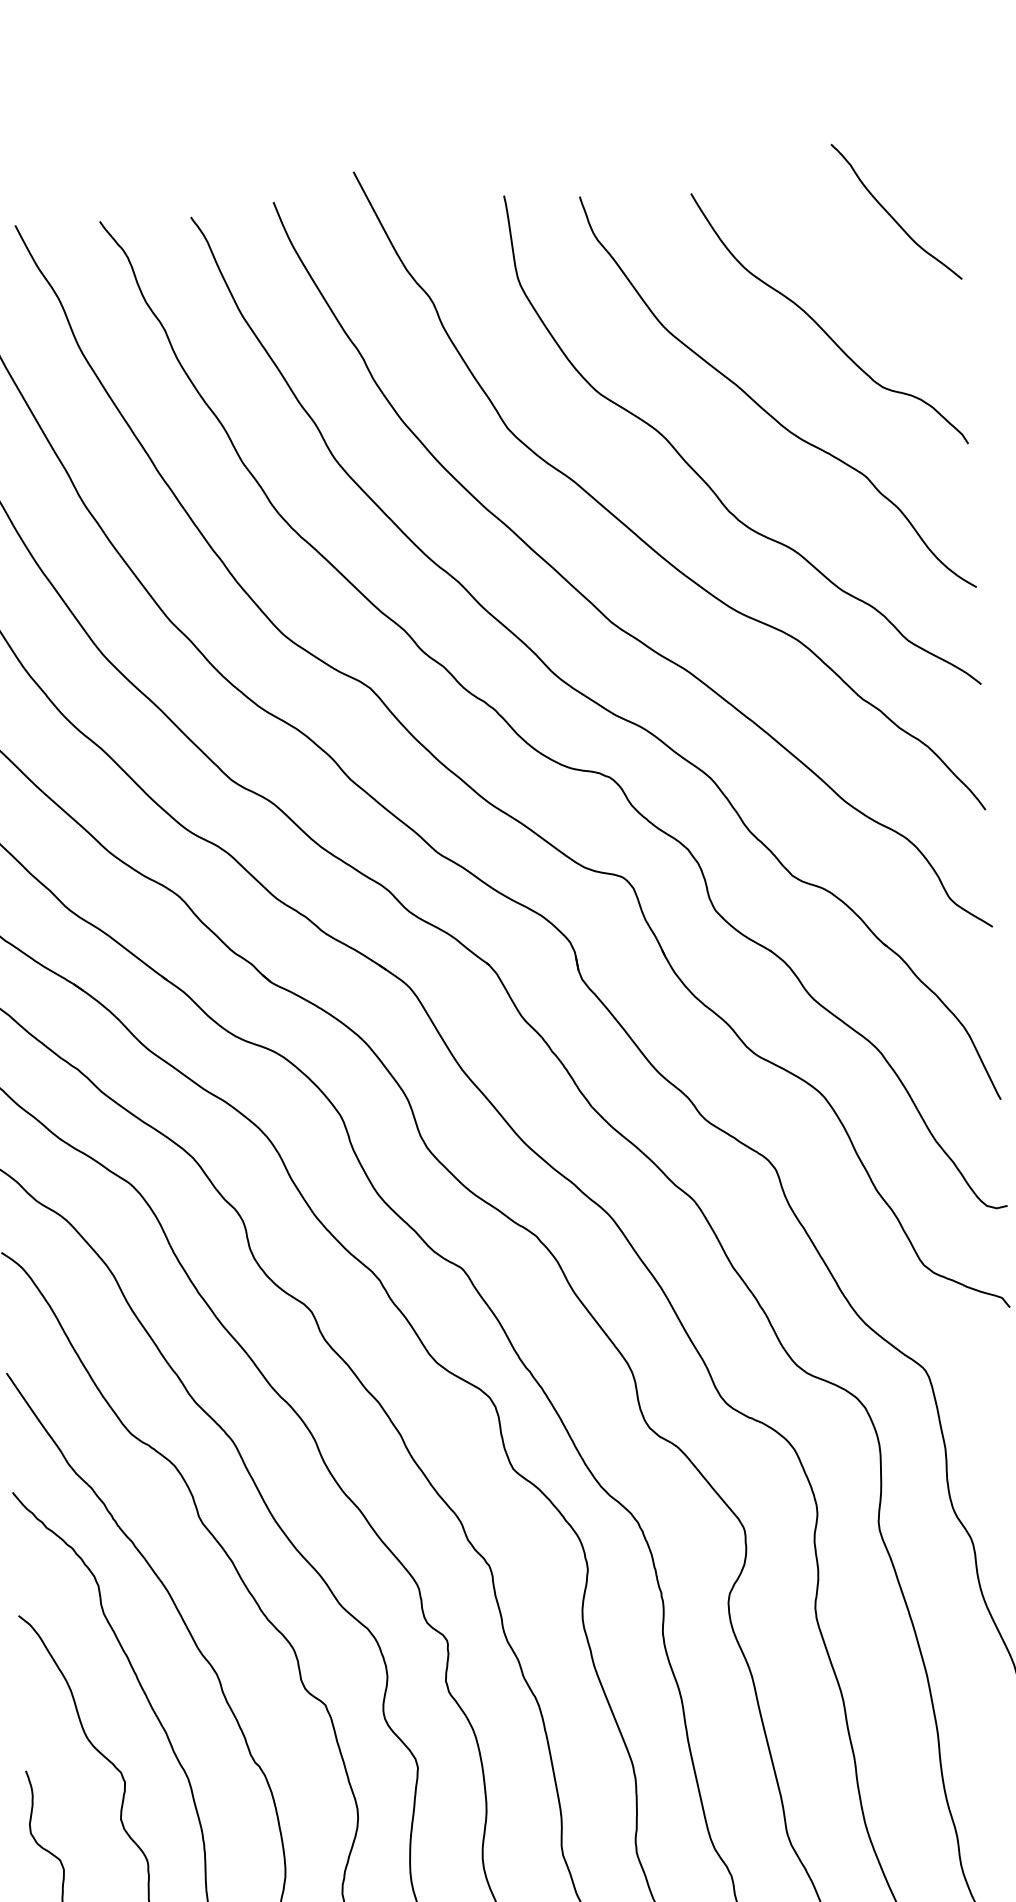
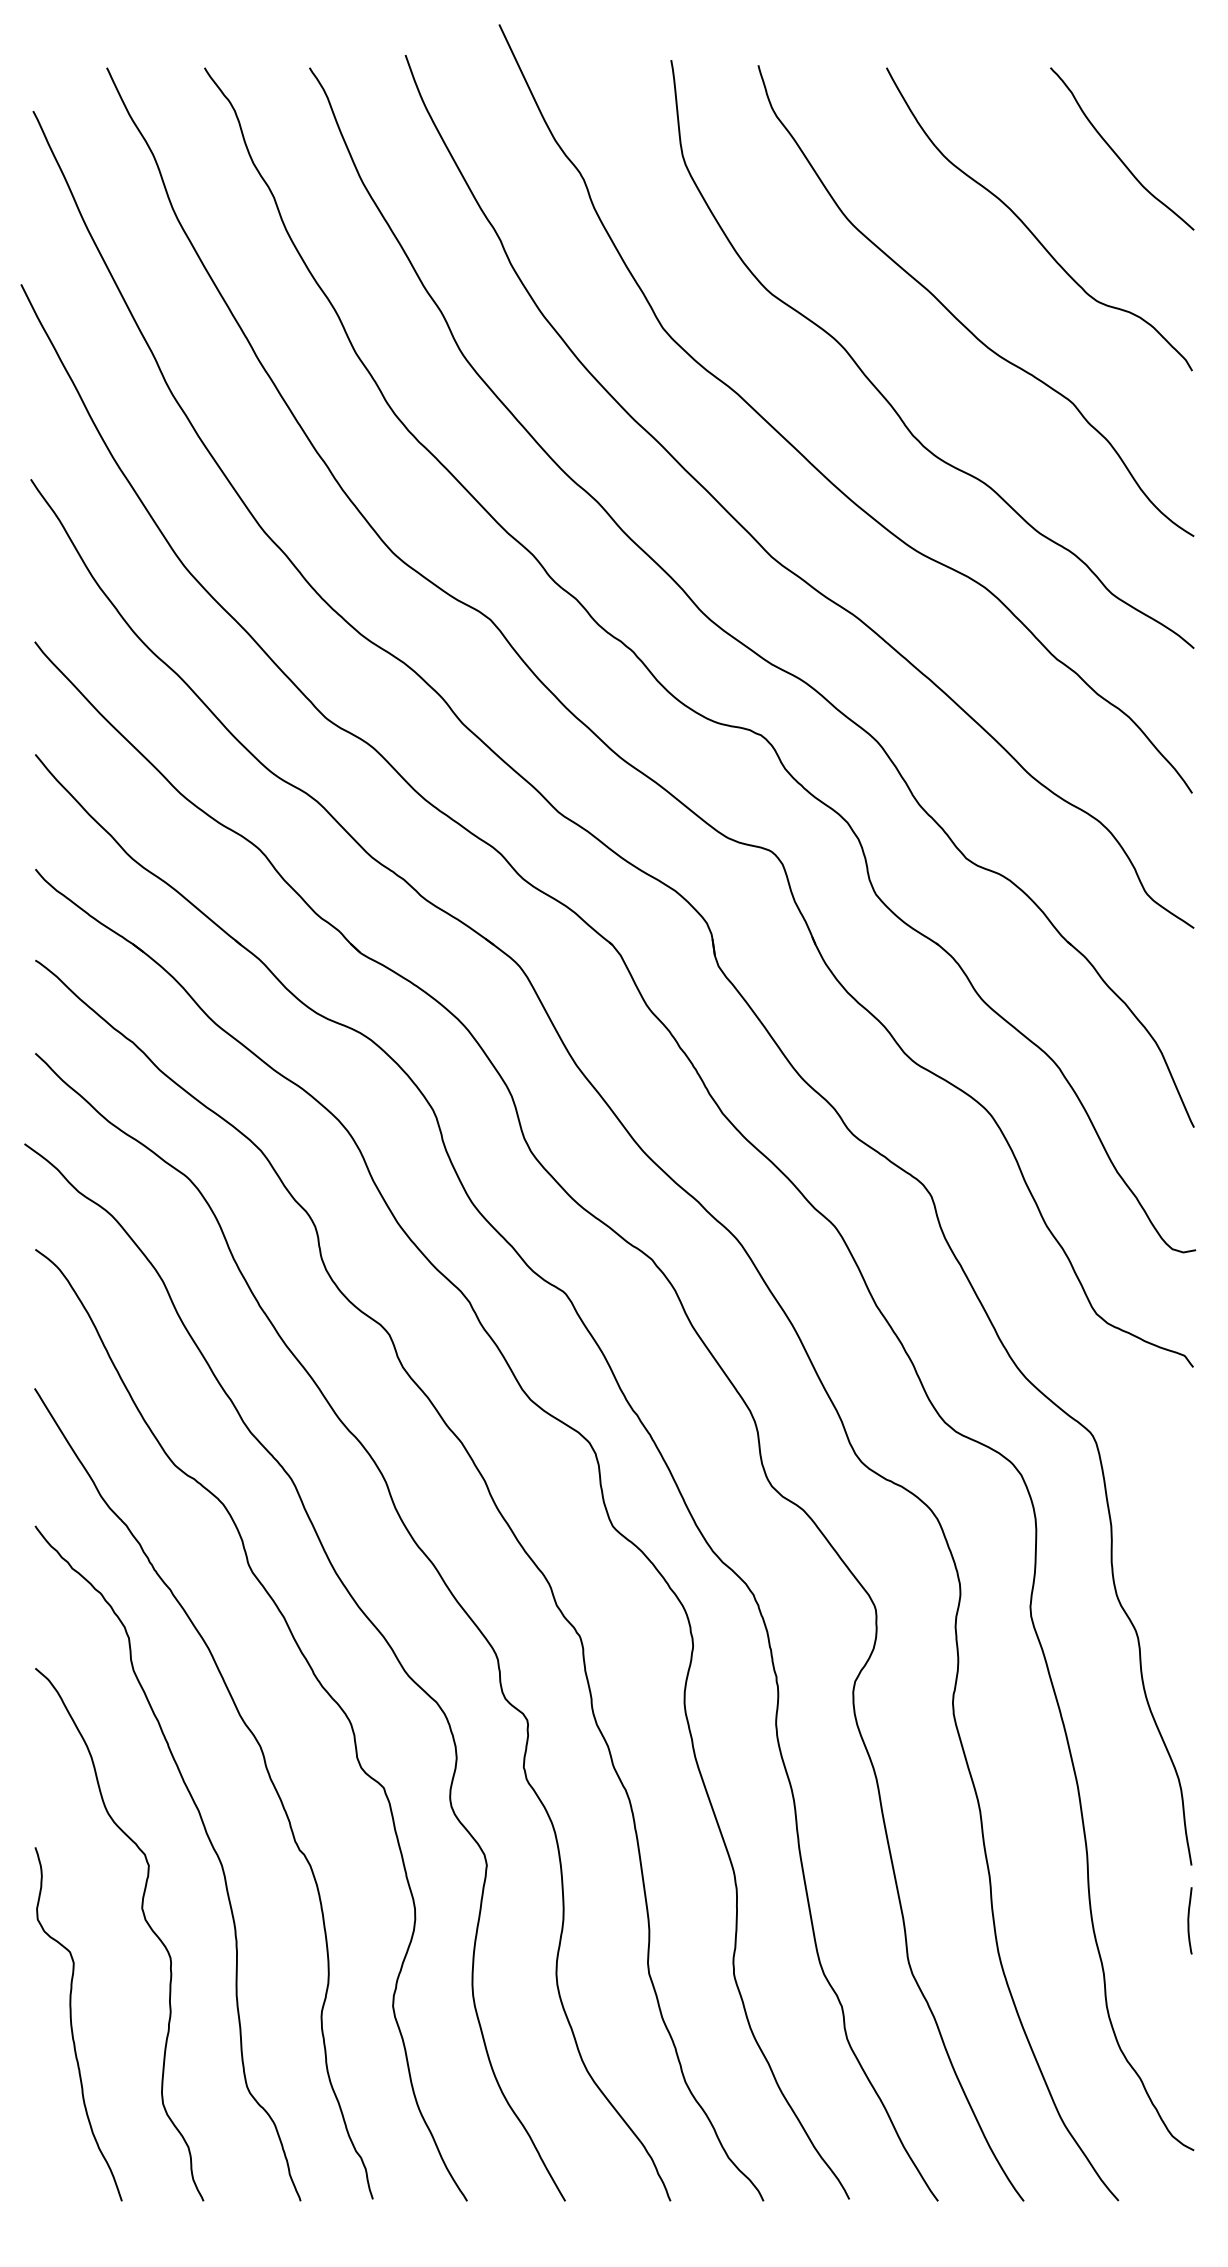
curve: (891, 215) -> (1116, 153), moved

